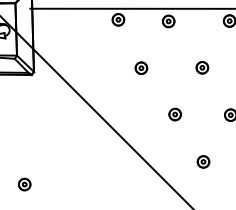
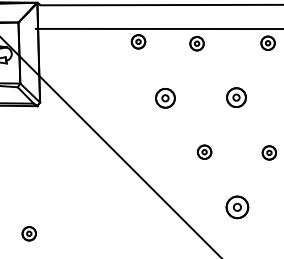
part: (140, 67) -> (164, 97), size x1.4
part: (201, 67) -> (235, 97), size x1.4
part: (203, 162) -> (237, 207), size x1.6

